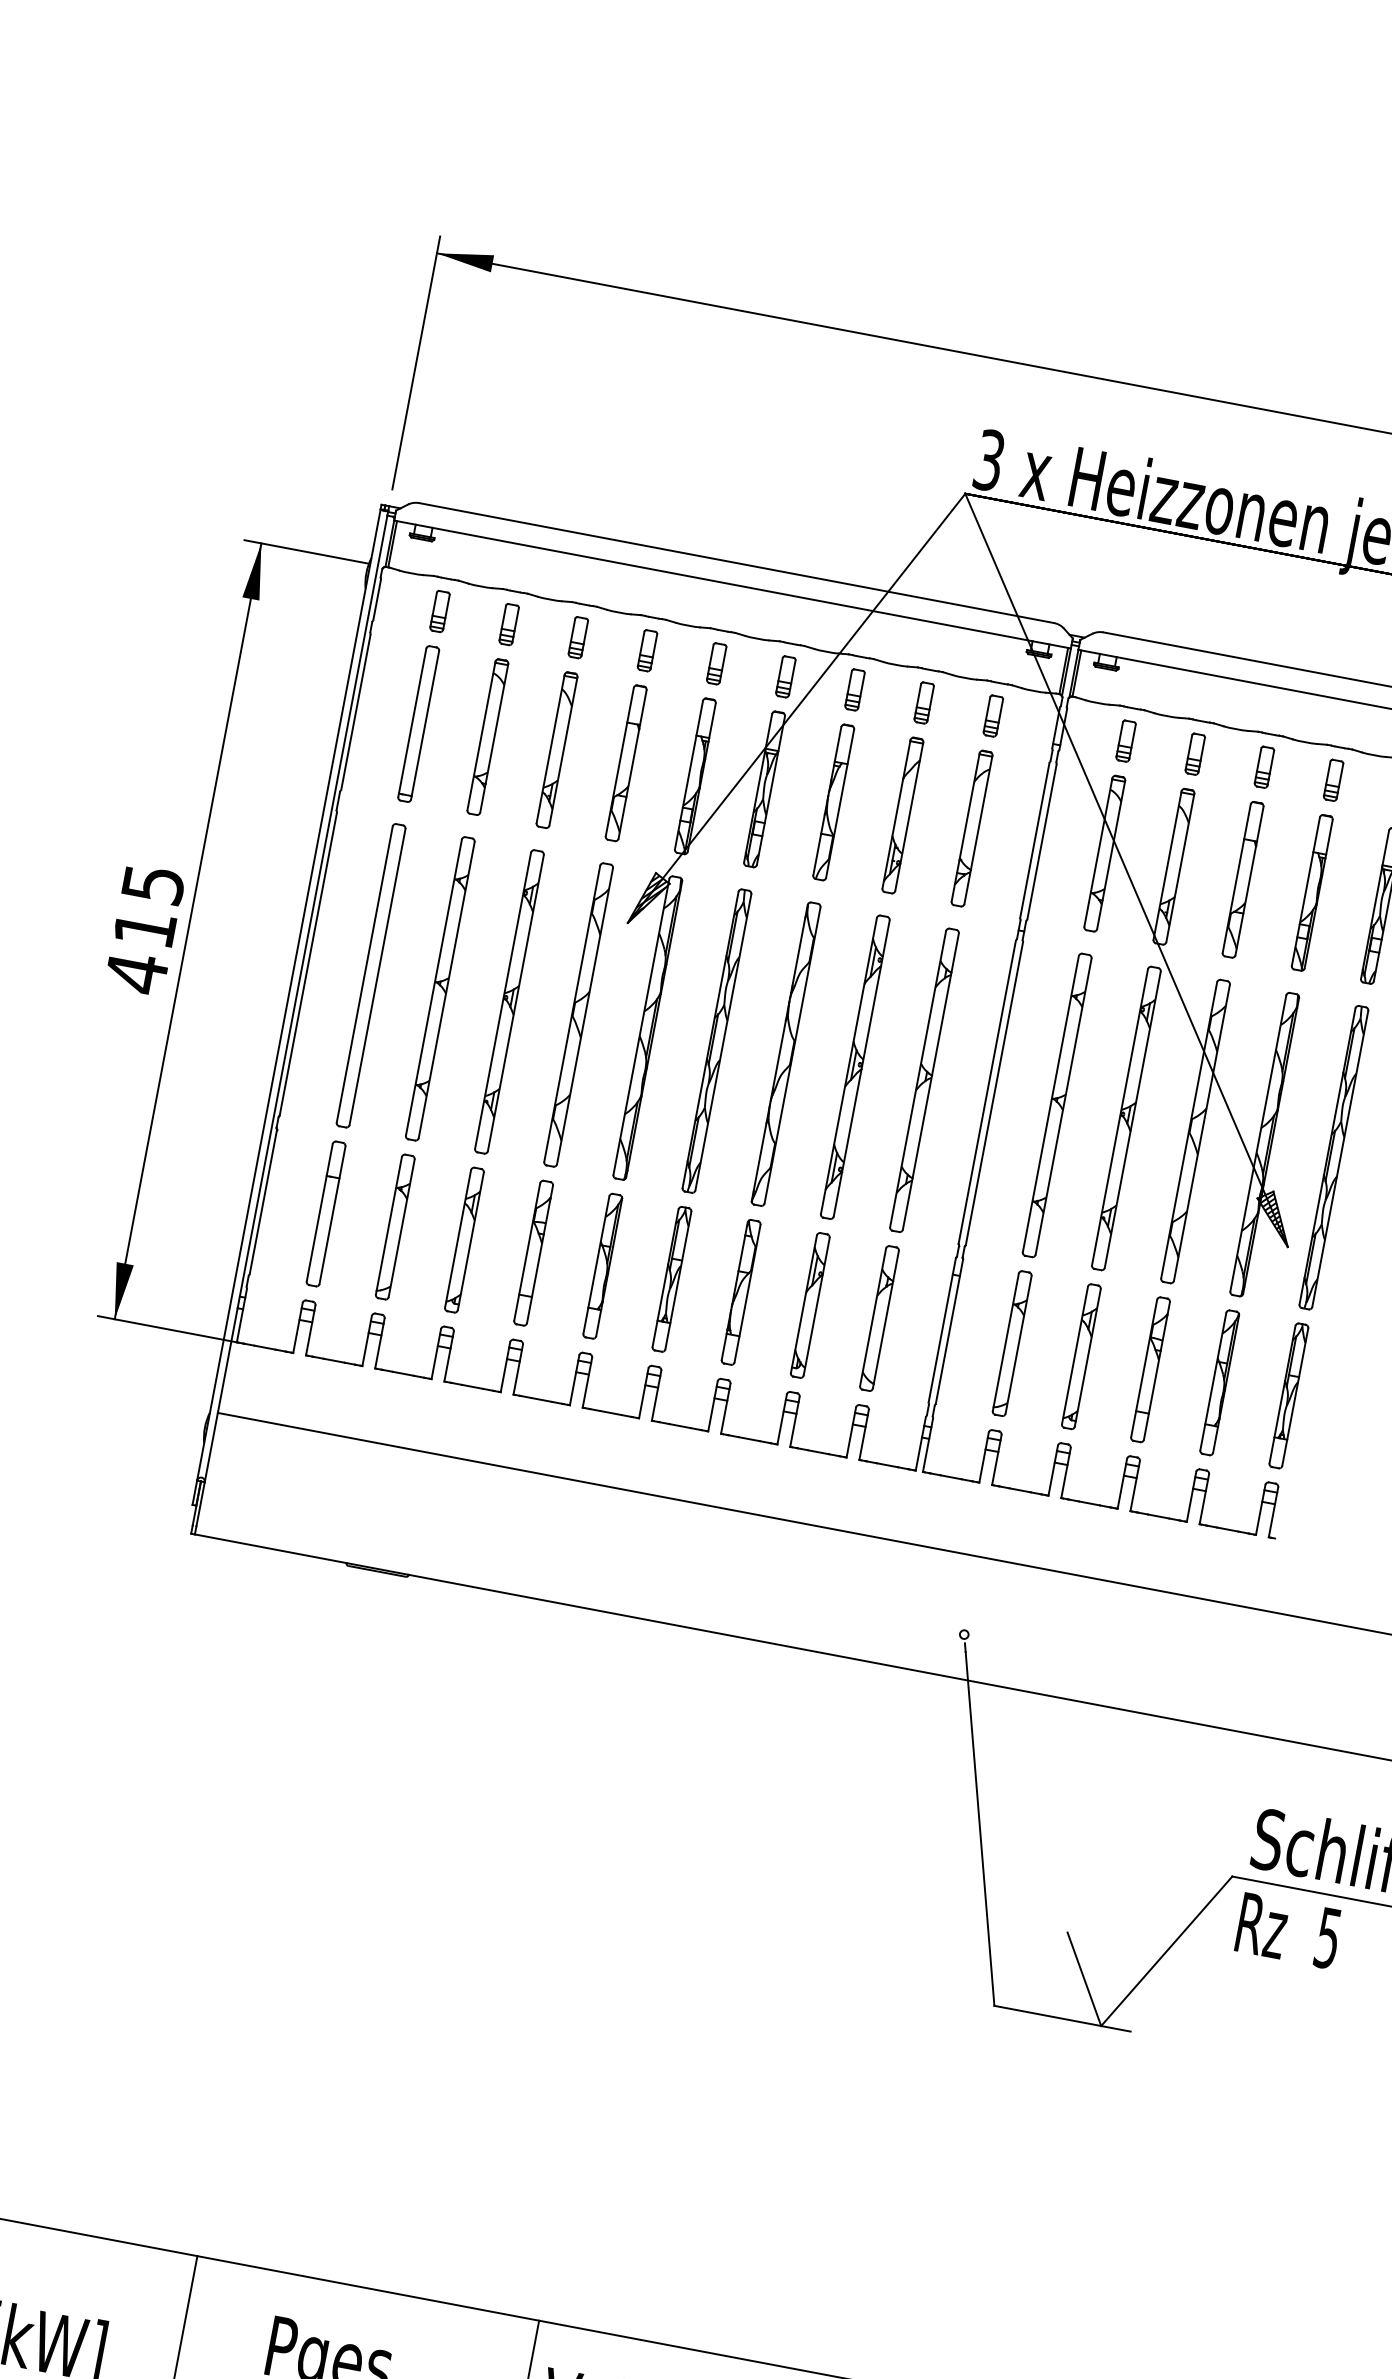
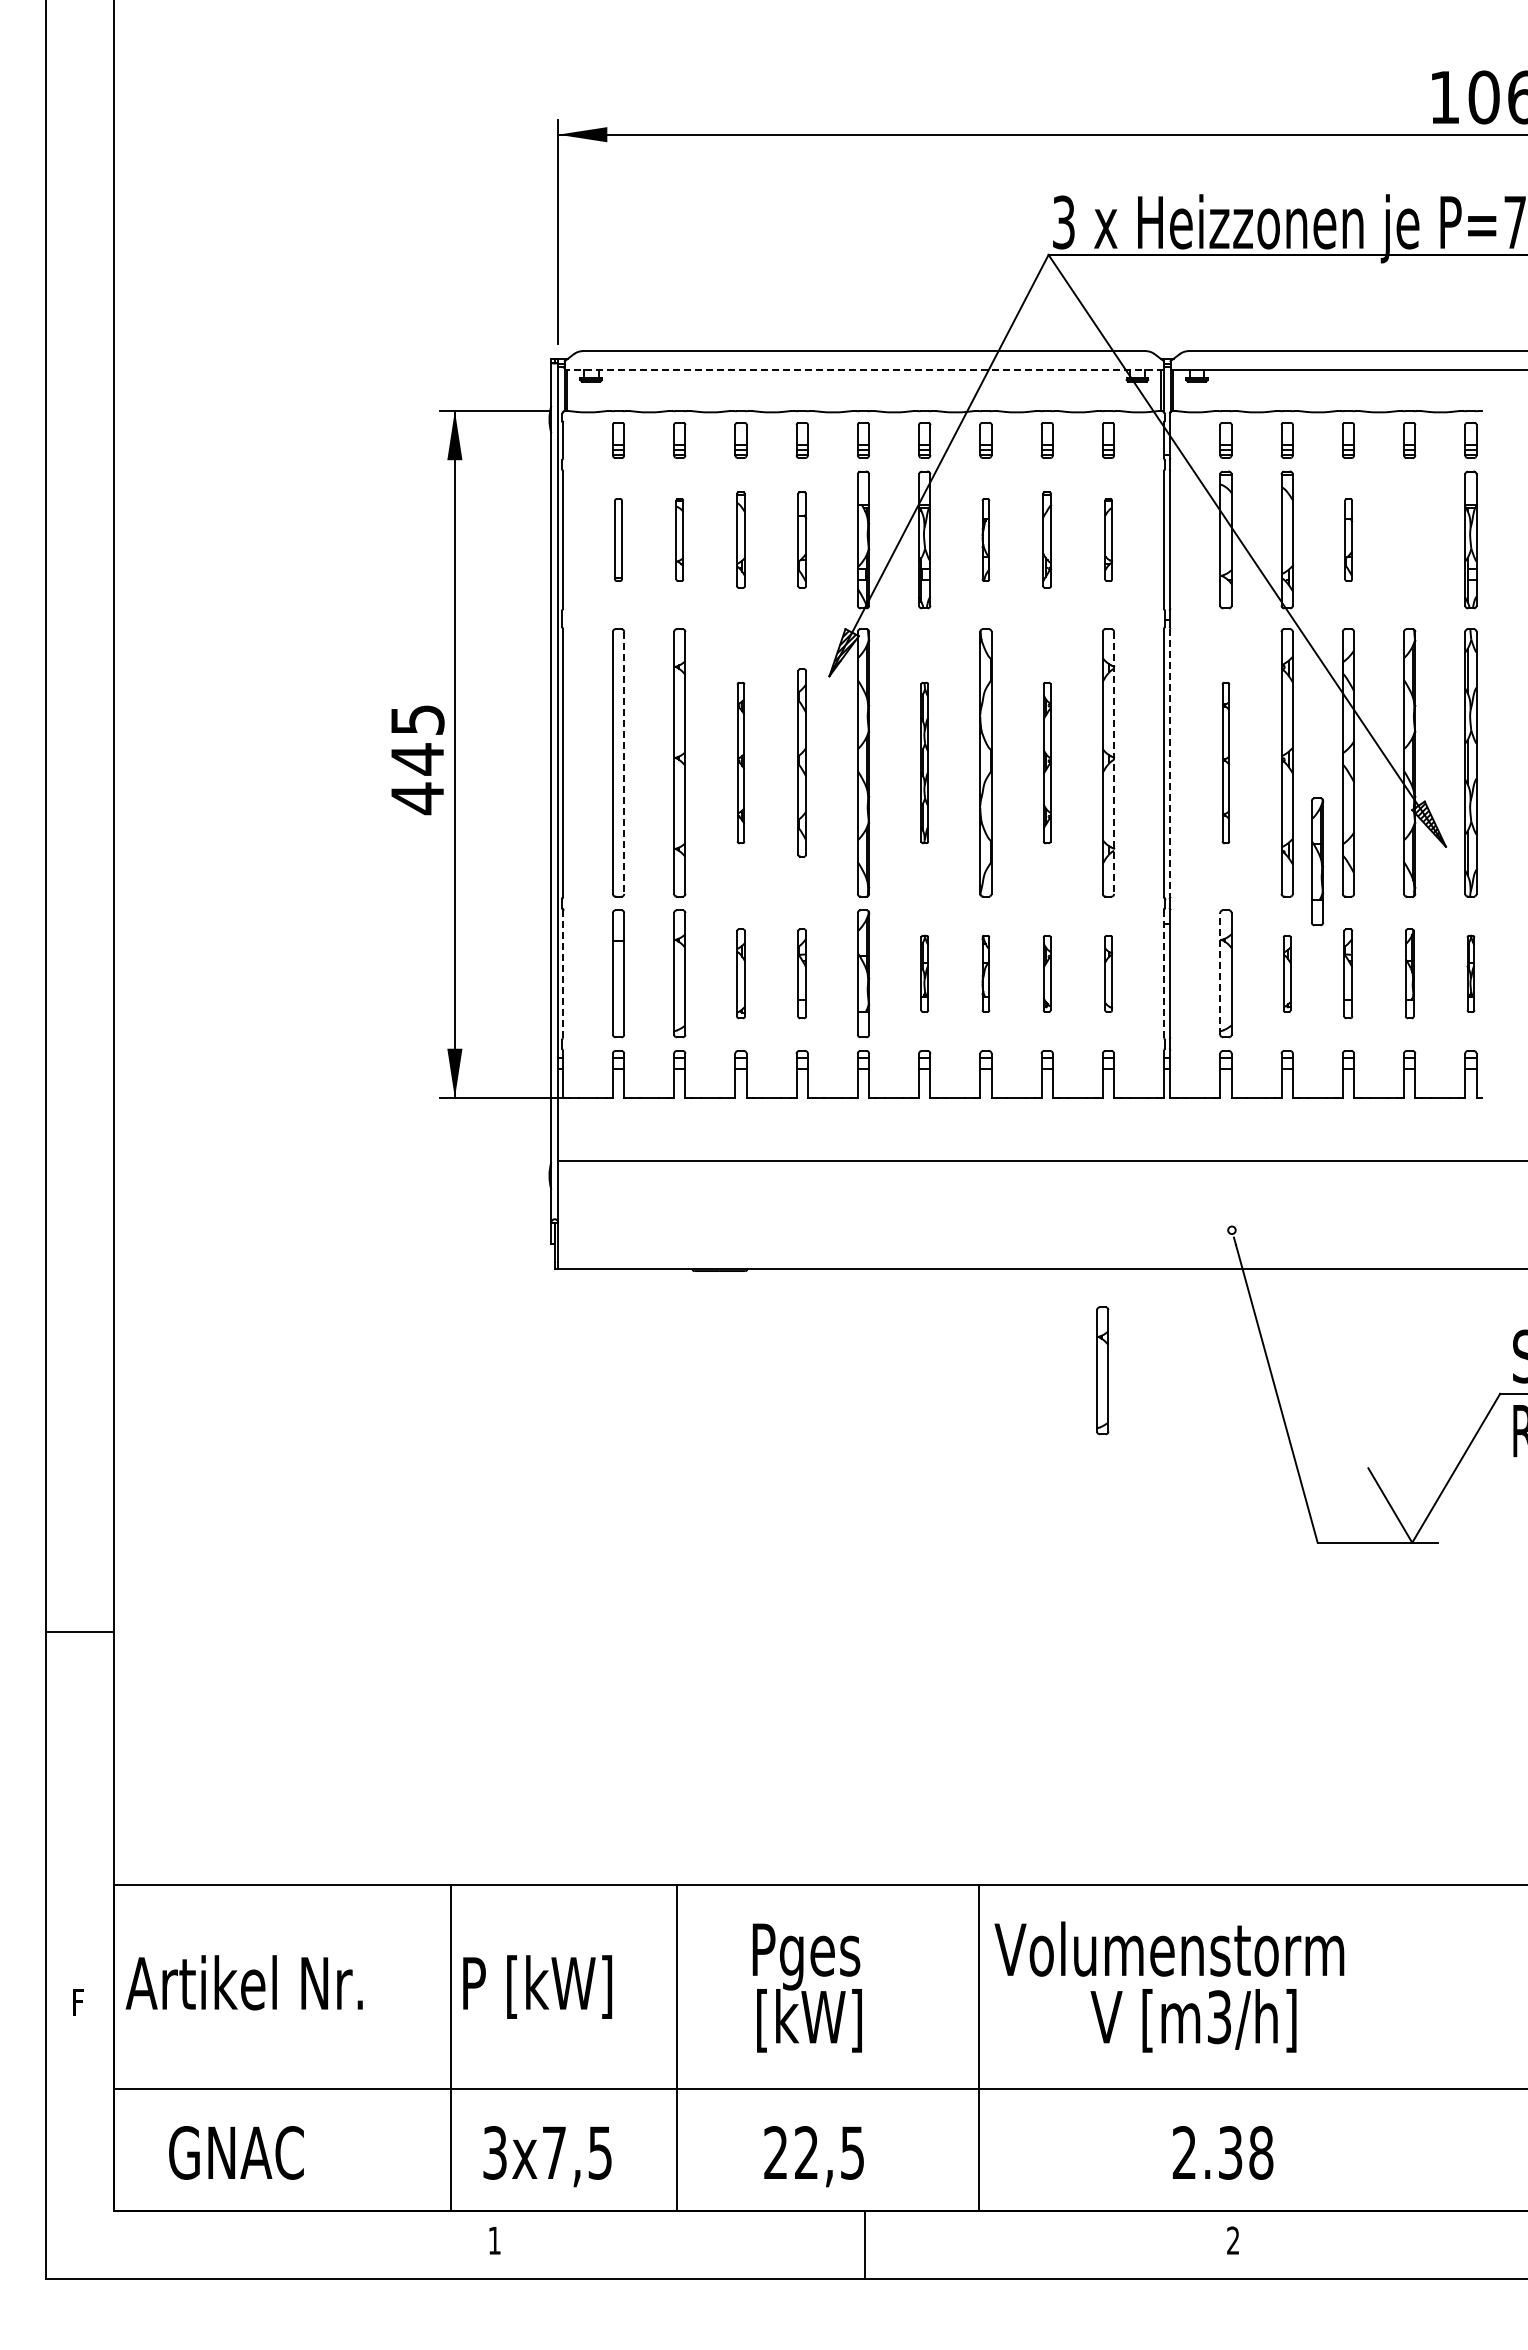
line: (732, 585) -> (864, 370), solid -> dashed
part: (418, 723) -> (618, 539), size x0.6
part: (487, 736) -> (679, 539), size x0.6
part: (556, 749) -> (740, 539), size x0.7
part: (625, 762) -> (801, 539), size x0.7
part: (833, 801) -> (985, 539), size x0.6
part: (902, 814) -> (1046, 539), size x0.7
part: (972, 828) -> (1108, 539), size x0.6
part: (1243, 879) -> (1348, 539), size x0.6
part: (1312, 892) -> (1409, 539), removed
text: (144, 929) -> (417, 759), 415 -> 445
line: (377, 977) -> (624, 763), solid -> dashed
part: (508, 1001) -> (740, 762), size x0.6
part: (577, 1014) -> (801, 762), size x0.7
part: (716, 1040) -> (924, 762), size x0.6
part: (854, 1066) -> (1046, 762), size x0.6
line: (931, 1082) -> (1114, 763), solid -> dashed
line: (994, 1094) -> (1170, 763), solid -> dashed
part: (1056, 1104) -> (1225, 762), size x0.6
line: (262, 1201) -> (562, 973), solid -> dashed
part: (1139, 1236) -> (1317, 861), added
part: (463, 1239) -> (740, 973), size x0.7
part: (532, 1252) -> (801, 973), size x0.7
part: (671, 1278) -> (924, 973), size x0.6
part: (740, 1291) -> (985, 973), size x0.6
part: (809, 1304) -> (1046, 973), size x0.6
part: (879, 1318) -> (1108, 973), size x0.6
line: (942, 1330) -> (1164, 973), solid -> dashed
line: (1006, 1342) -> (1220, 973), solid -> dashed
part: (1080, 1356) -> (1286, 973), size x0.6
part: (1149, 1369) -> (1347, 973), size x0.7
part: (1219, 1382) -> (1409, 973), size x0.7
part: (1288, 1395) -> (1470, 973), size x0.6
part: (788, 1765) -> (1102, 1370), added

